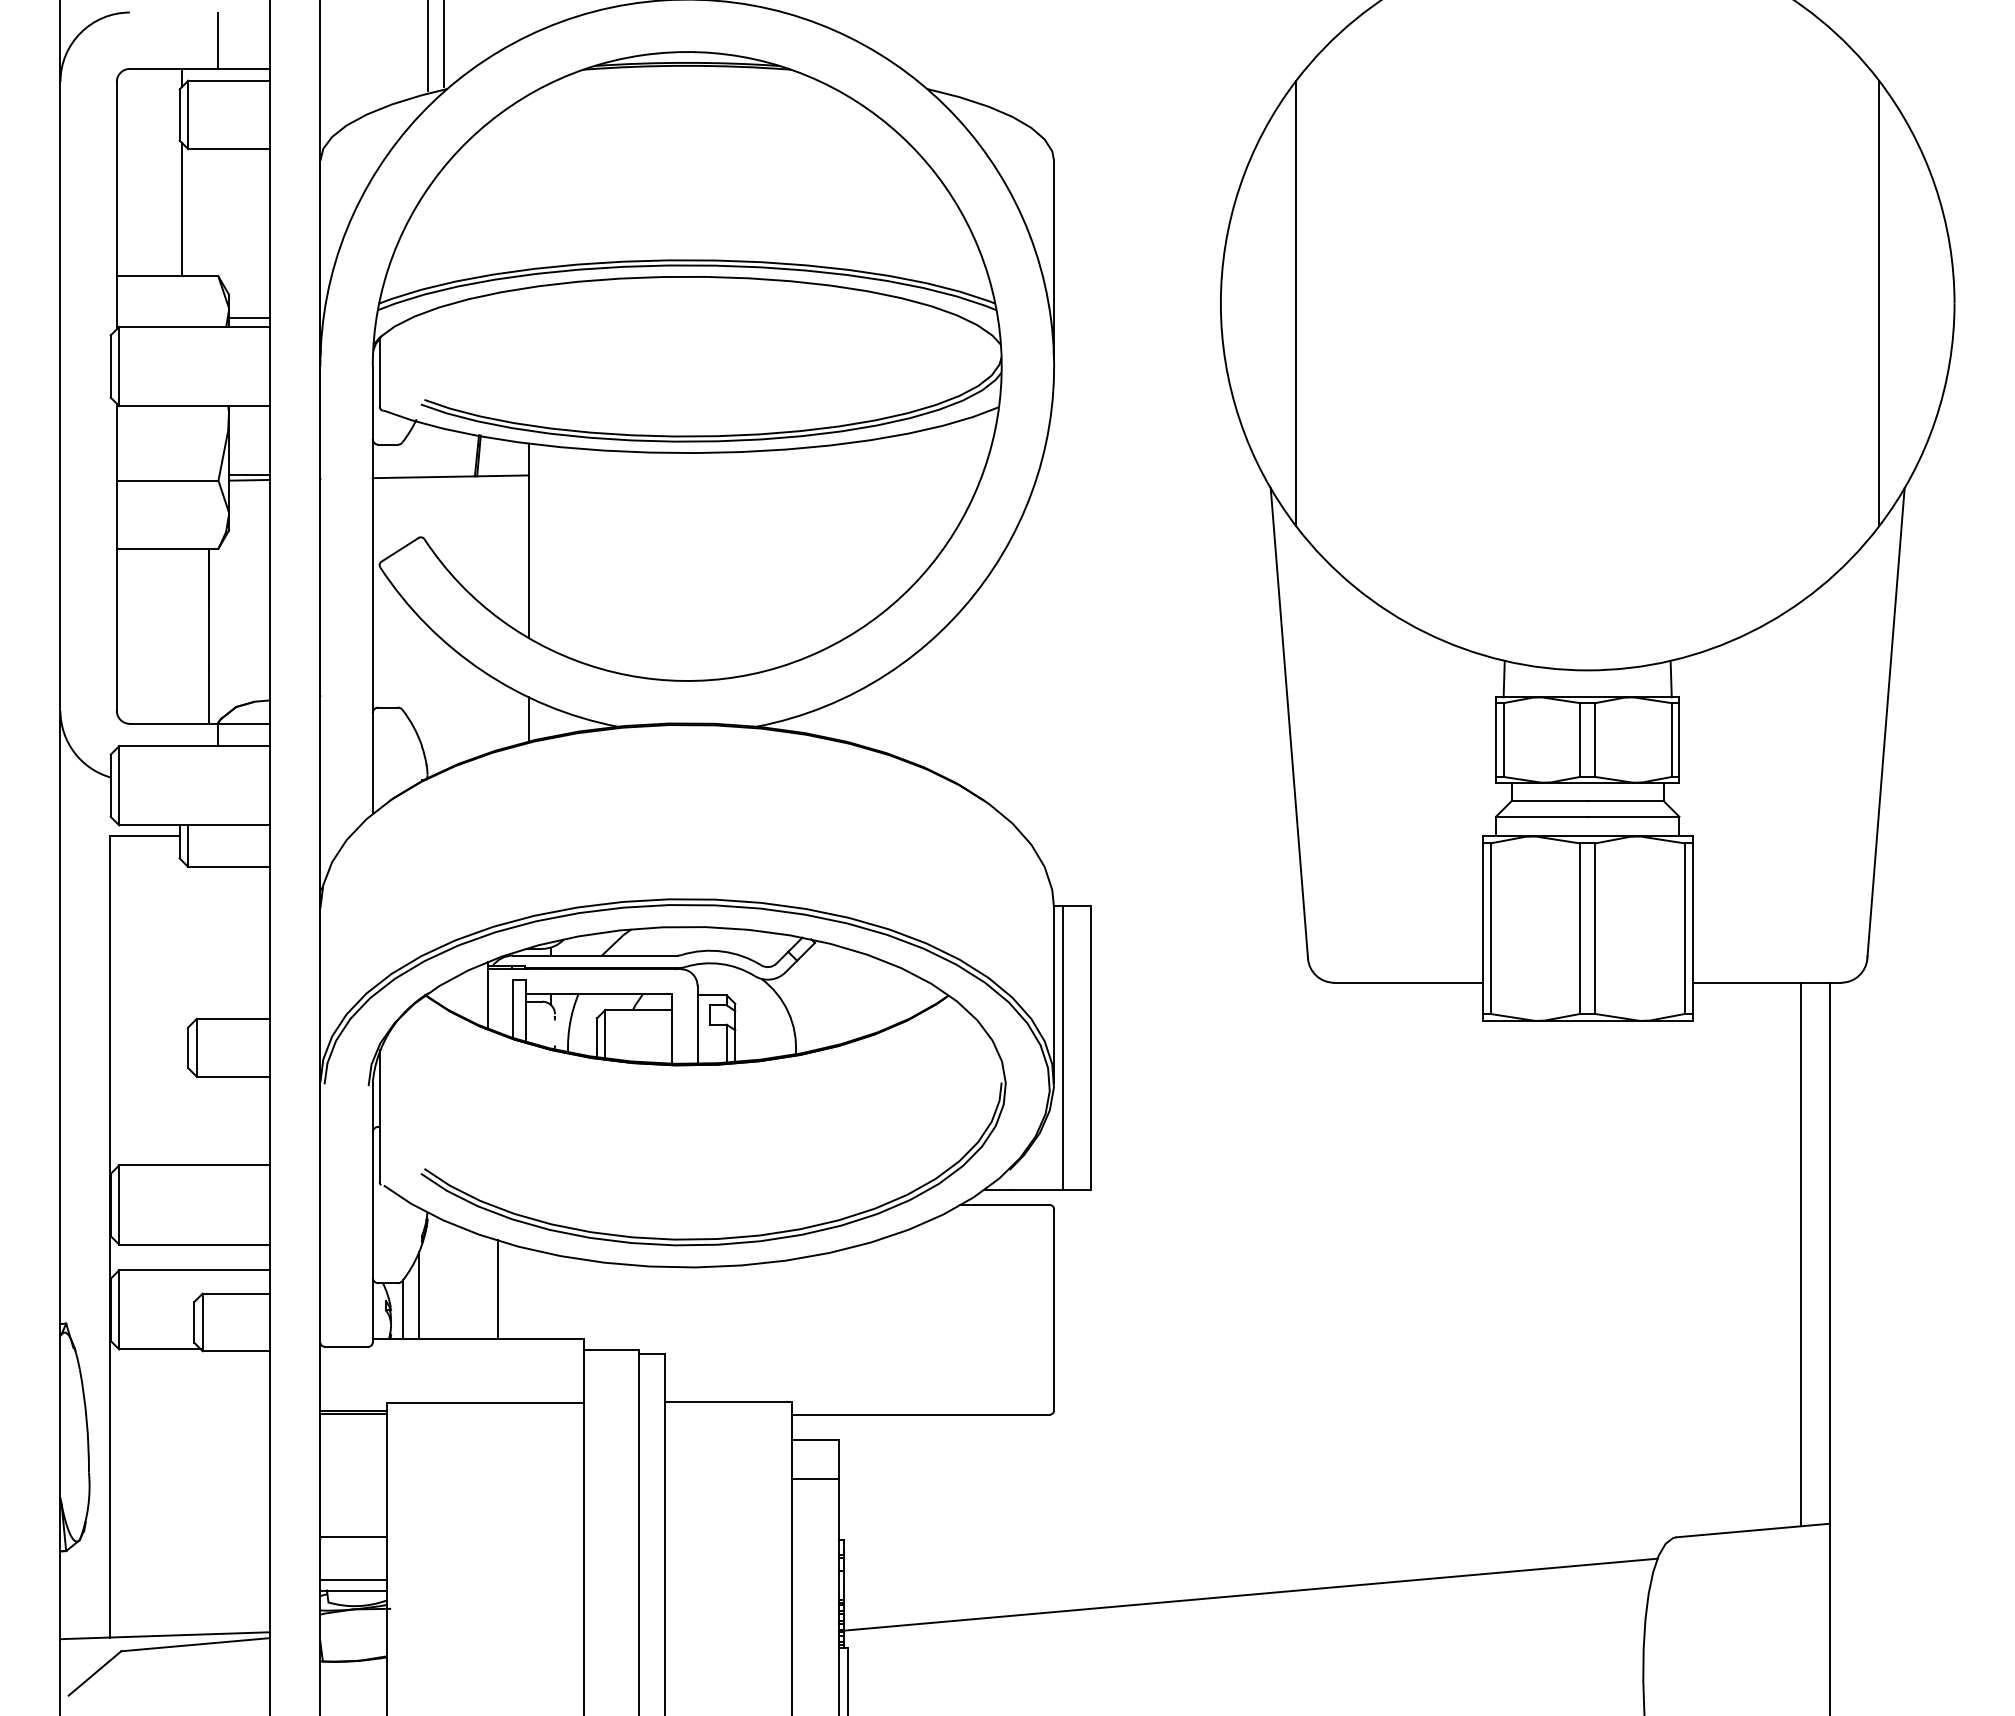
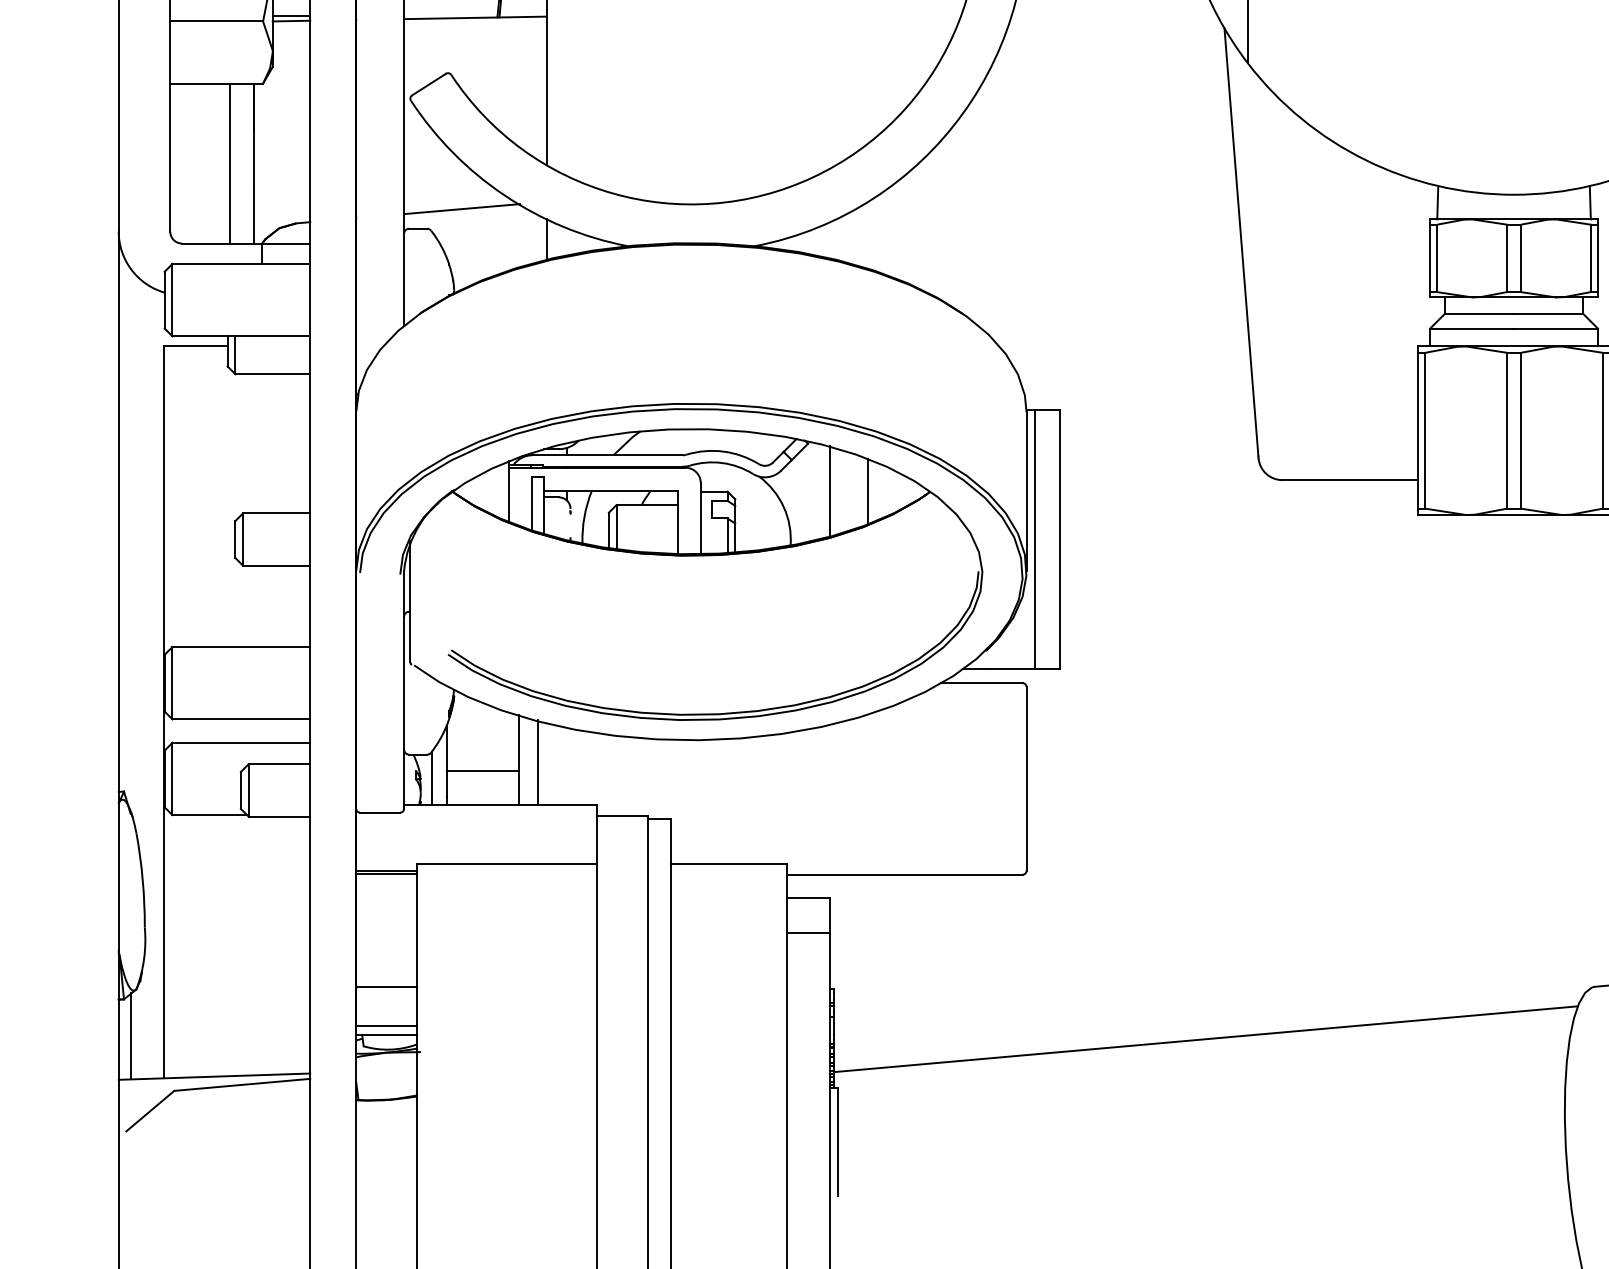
line: (182, 635) -> (230, 162), added
line: (435, 685) -> (461, 208), added
line: (838, 994) -> (829, 490), added
line: (880, 995) -> (867, 491), added
line: (519, 1291) -> (538, 762), added
line: (458, 1301) -> (482, 771), added
line: (74, 1591) -> (131, 1036), added

